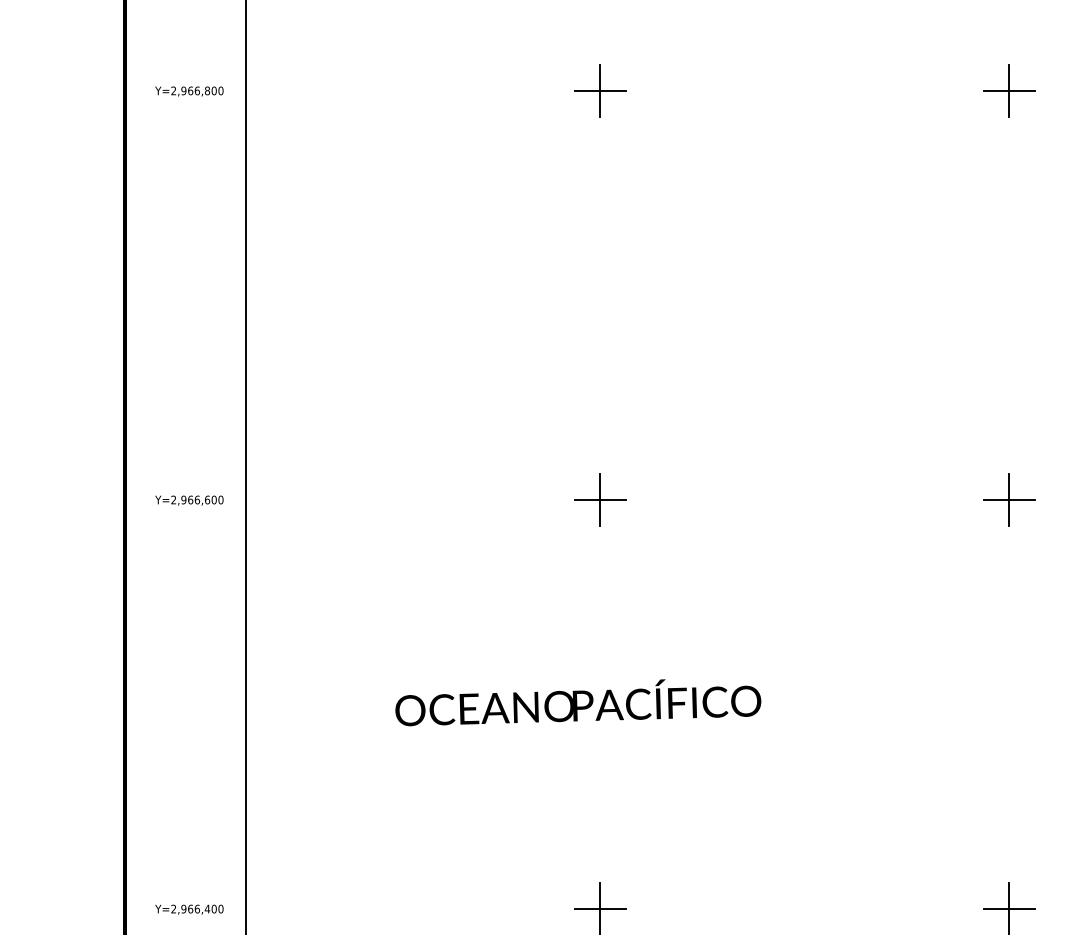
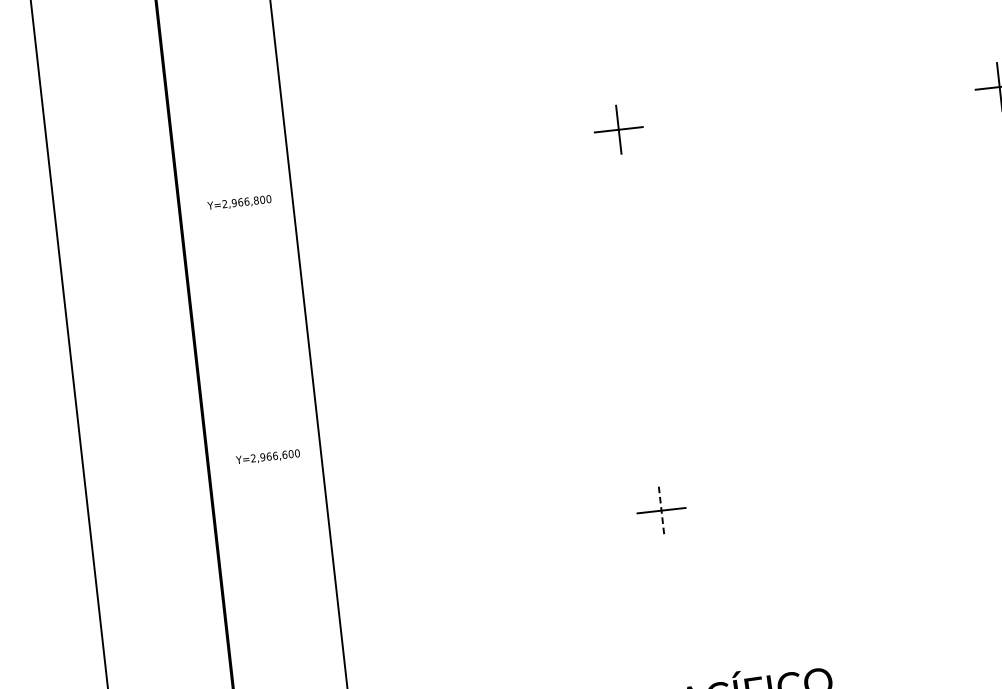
text: (189, 91) -> (239, 203), moved
text: (189, 500) -> (268, 457), moved
line: (600, 500) -> (661, 511), solid -> dashed

